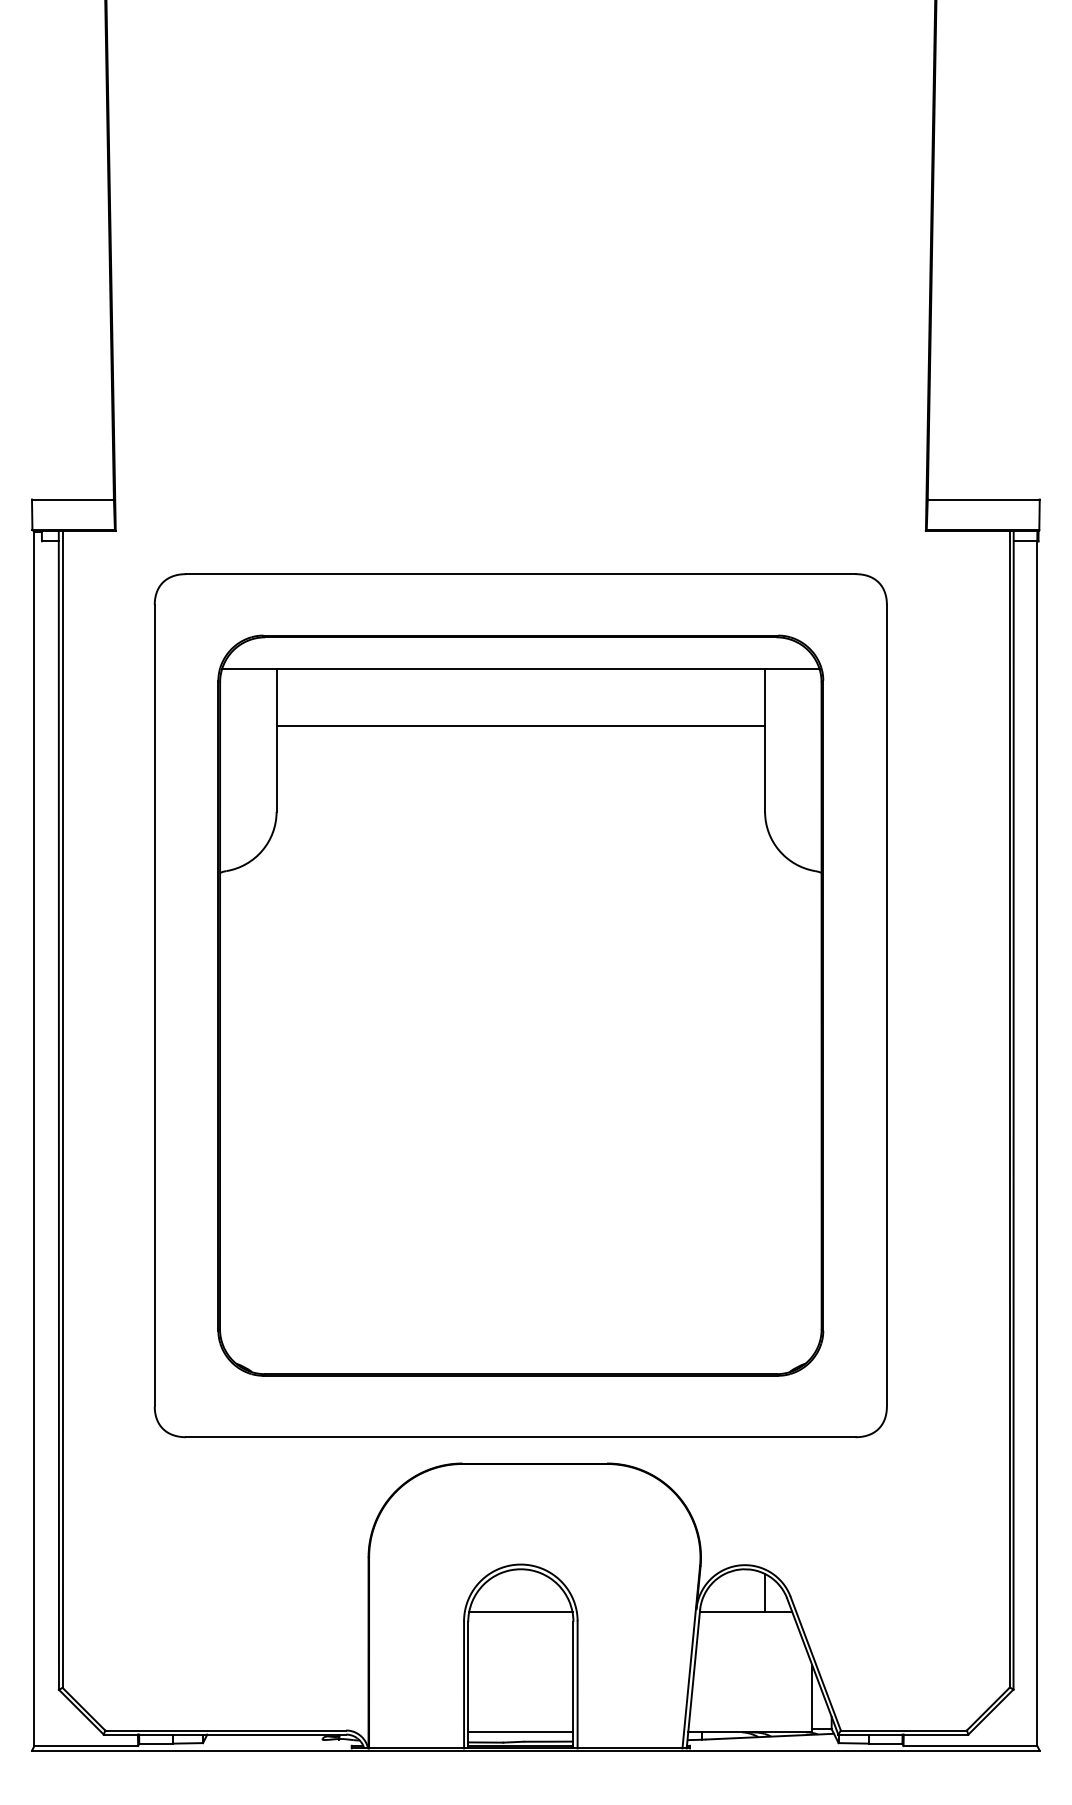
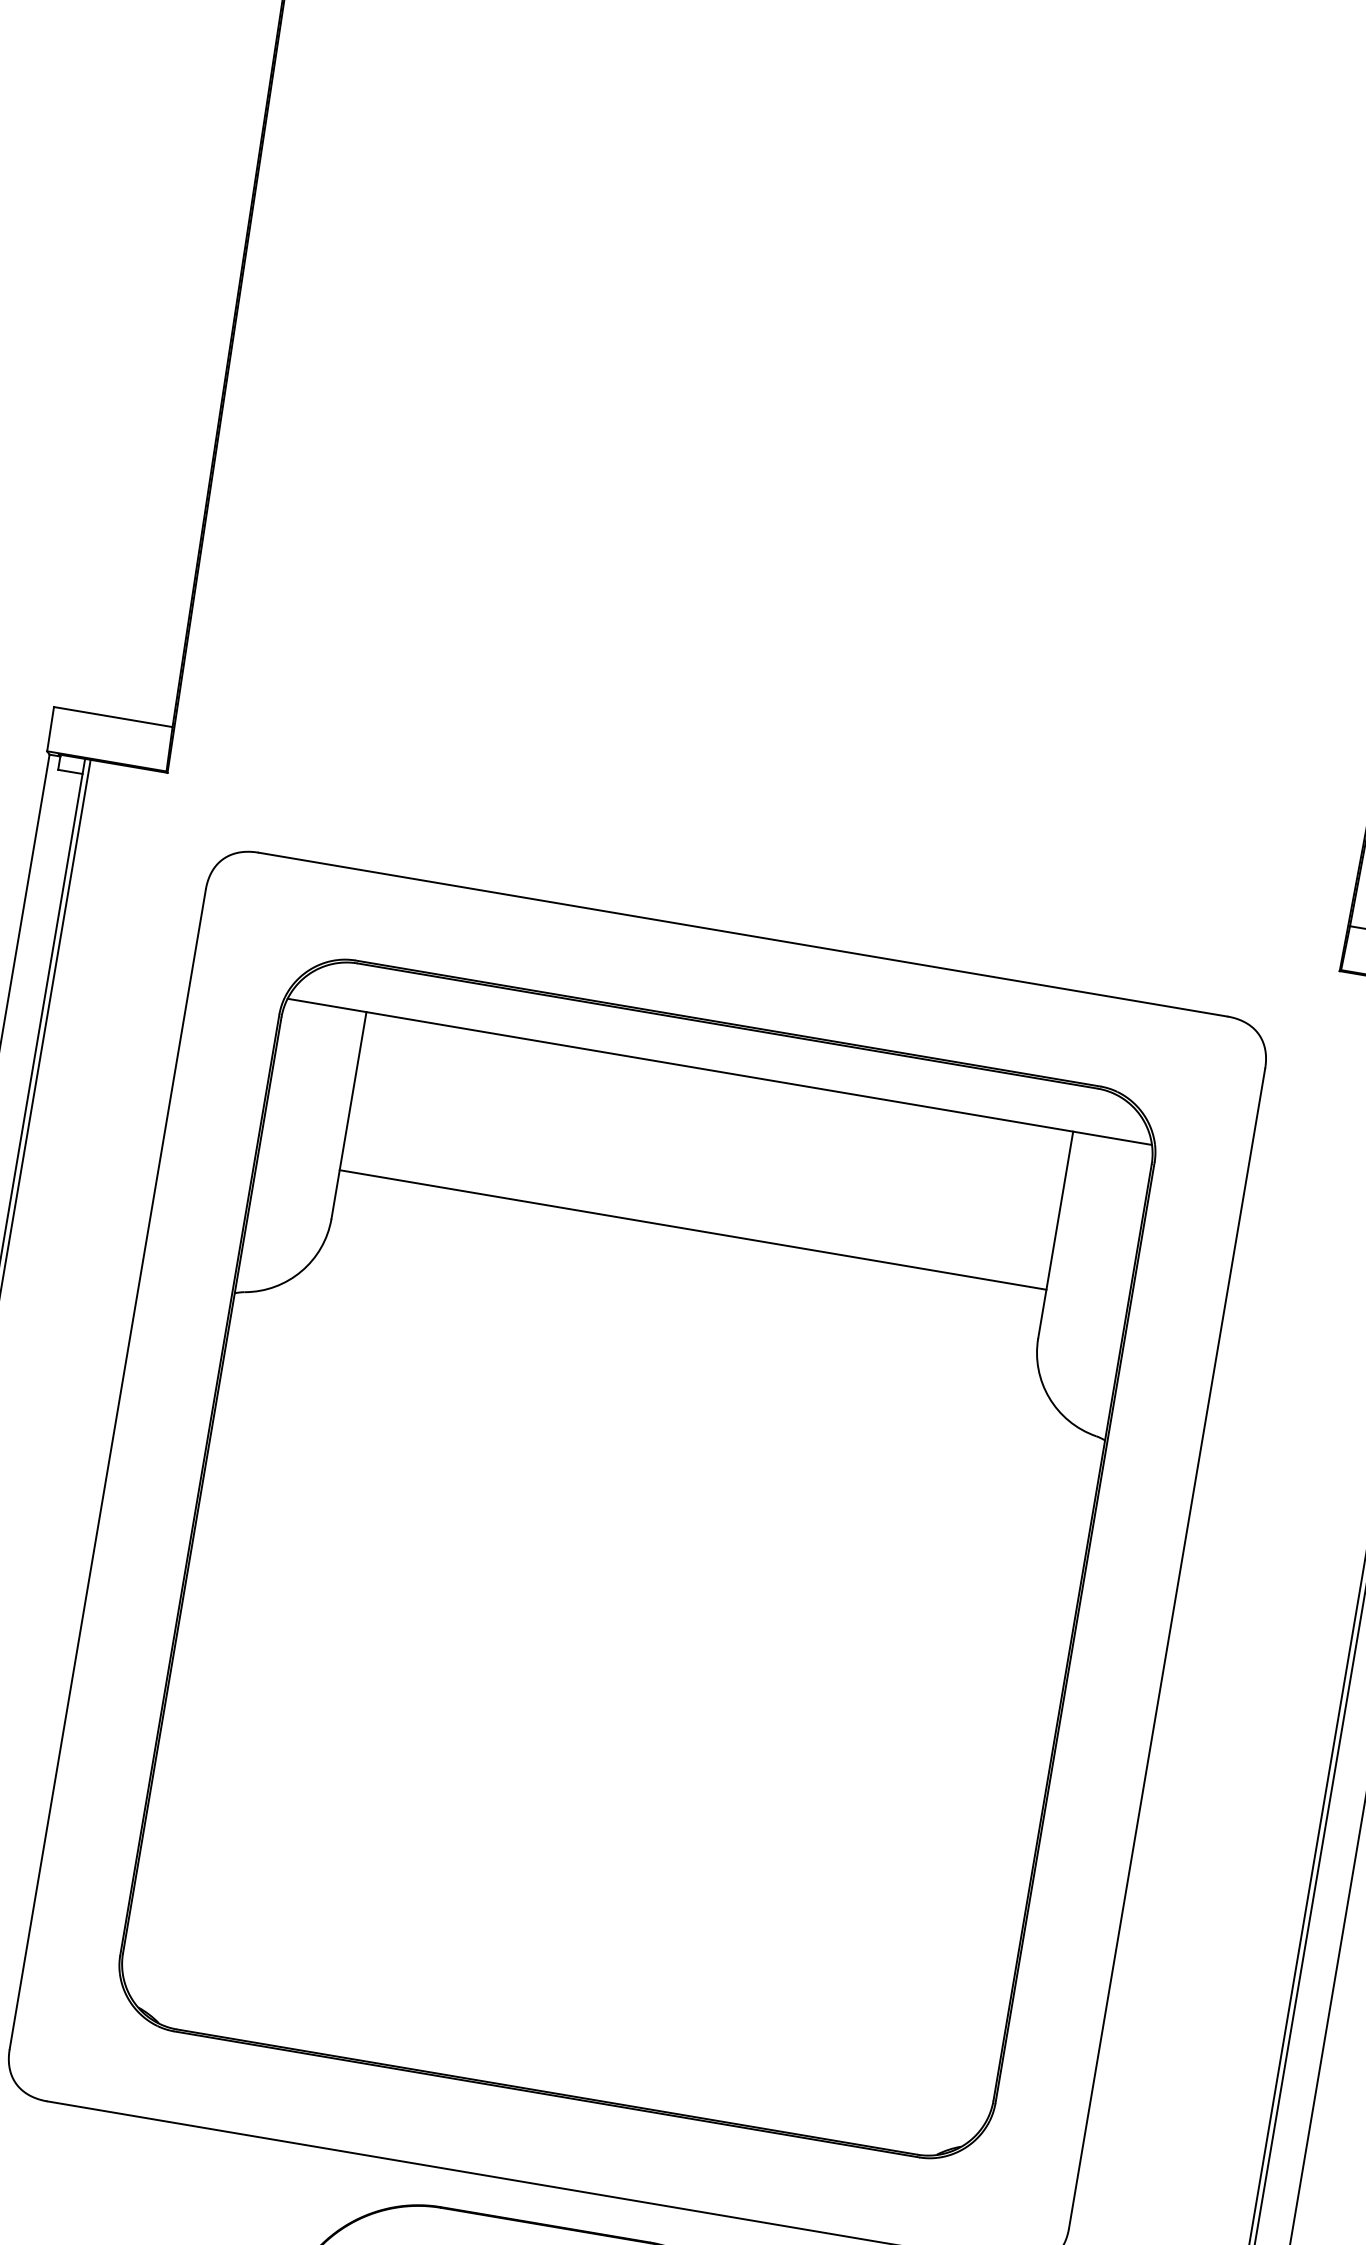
line: (520, 726) -> (692, 1230), moved

